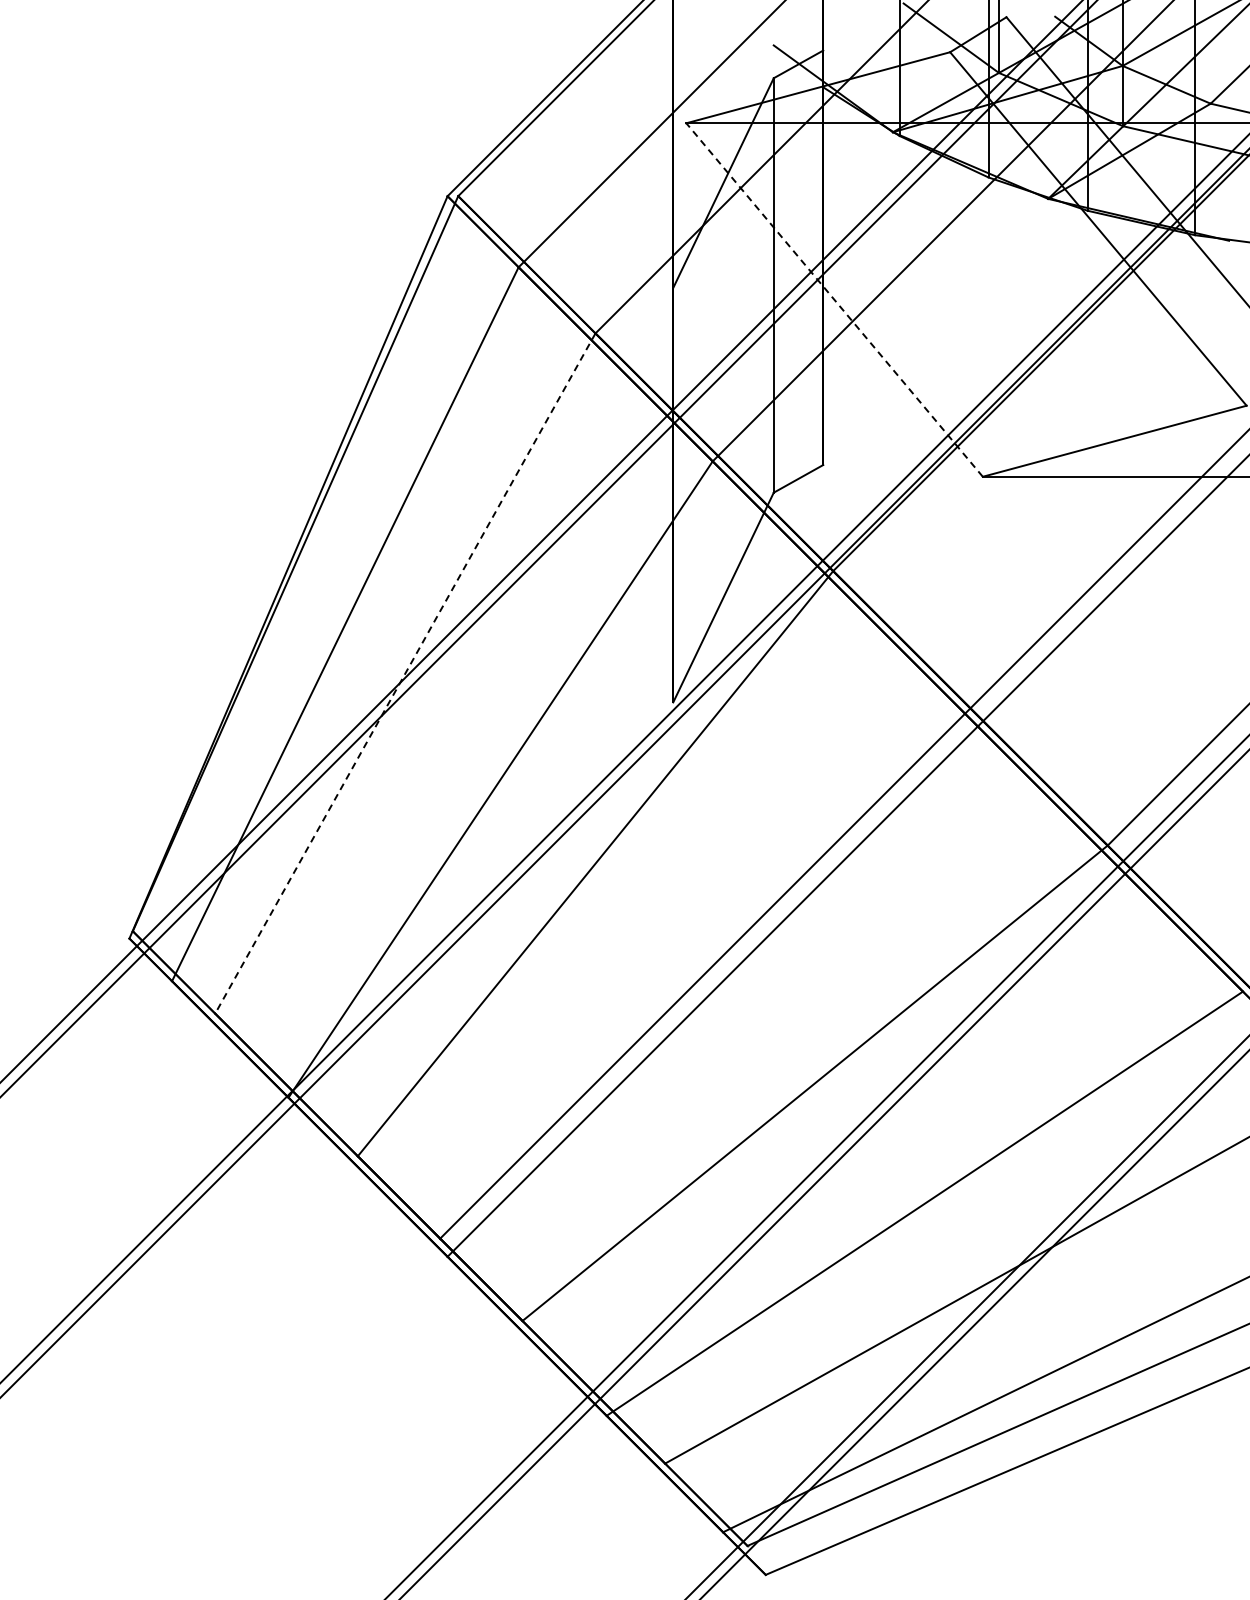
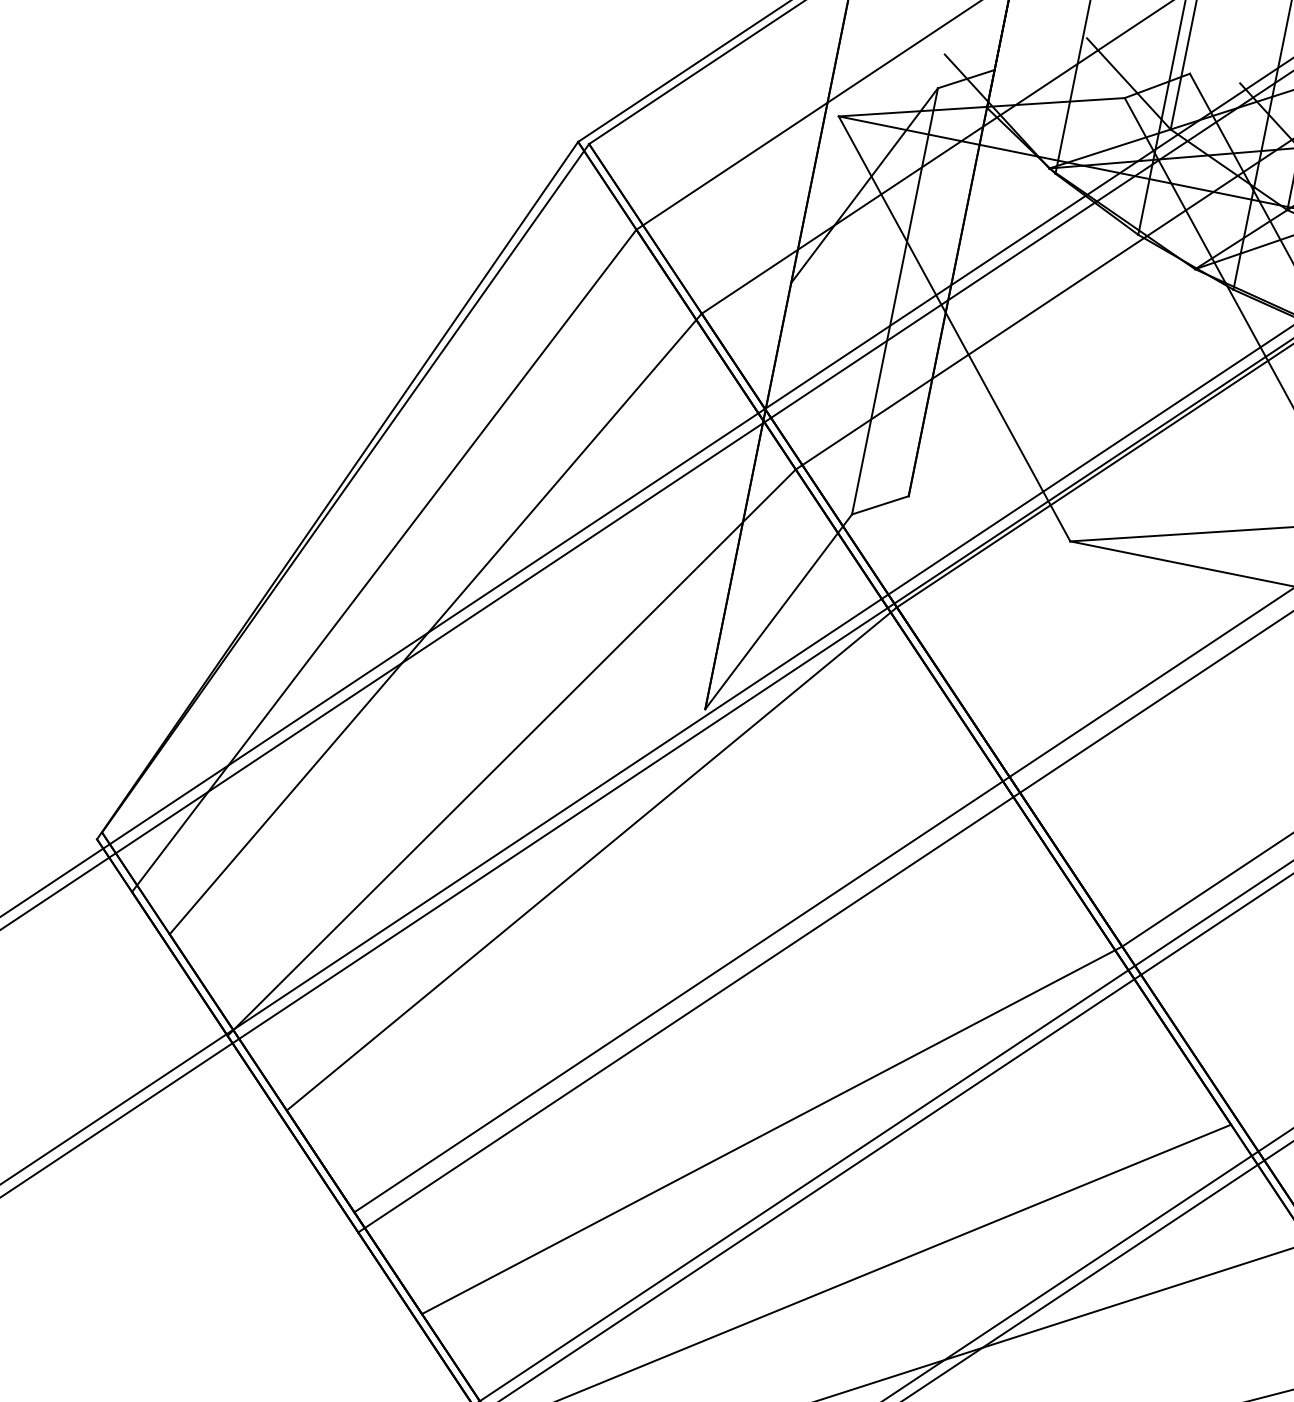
line: (834, 300) -> (954, 329), dashed -> solid
line: (405, 673) -> (435, 623), dashed -> solid

